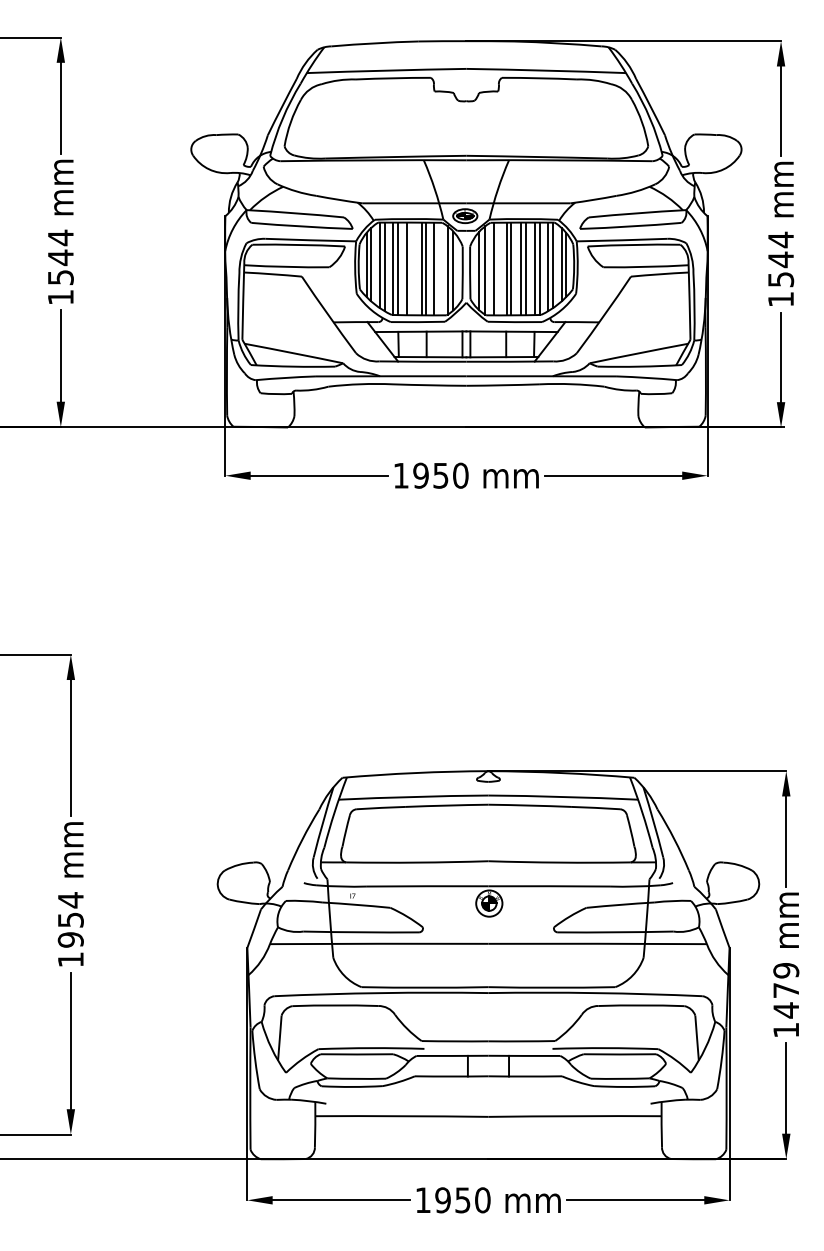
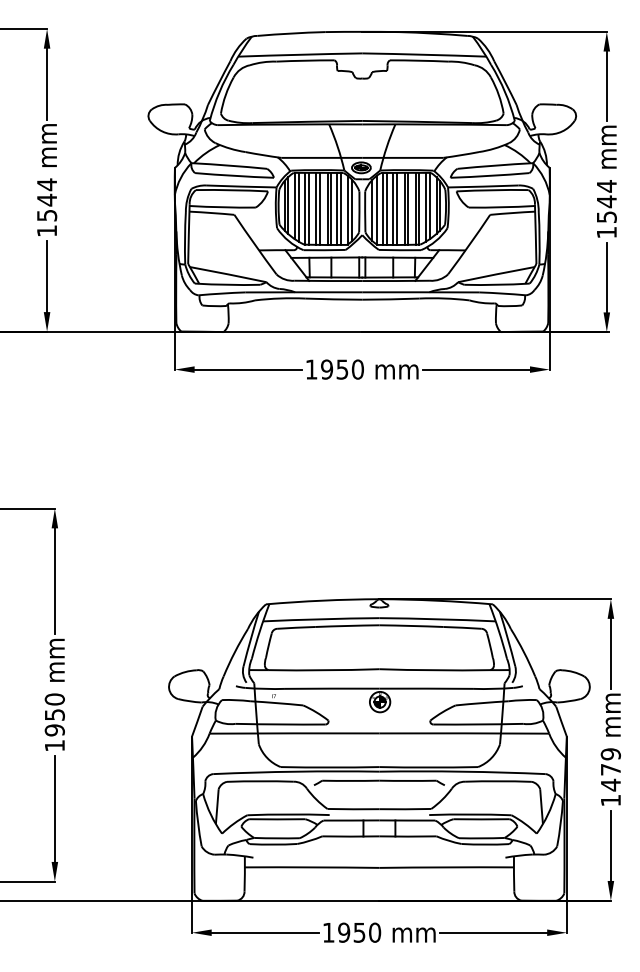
line: (412, 268) -> (320, 208), added
line: (439, 268) -> (341, 208), added
line: (498, 268) -> (387, 208), added
text: (70, 900) -> (54, 699), 1954 -> 1950
part: (488, 1007) -> (379, 782), added

